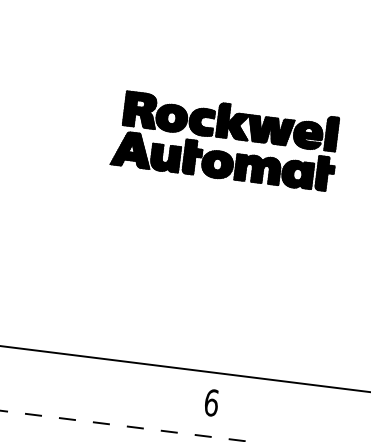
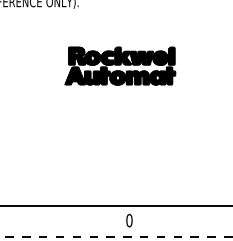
part: (226, 140) -> (120, 65), moved
text: (211, 402) -> (129, 220), 6 -> 0

